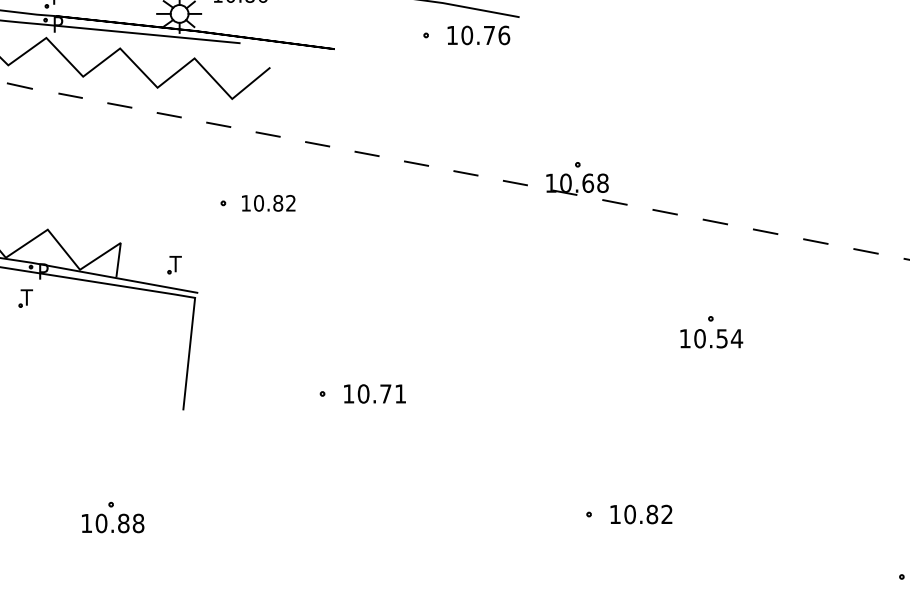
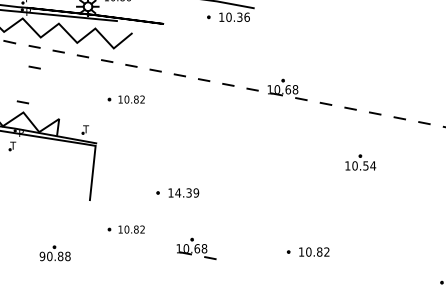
text: (488, 33) -> (239, 16), 10.76 -> 10.36
line: (70, 137) -> (34, 67), added
line: (45, 209) -> (22, 102), added
part: (711, 331) -> (360, 162), moved
text: (382, 392) -> (187, 192), 10.71 -> 14.39
part: (256, 468) -> (125, 229), added
part: (400, 507) -> (196, 248), added
text: (86, 523) -> (42, 256), 10.88 -> 90.88

